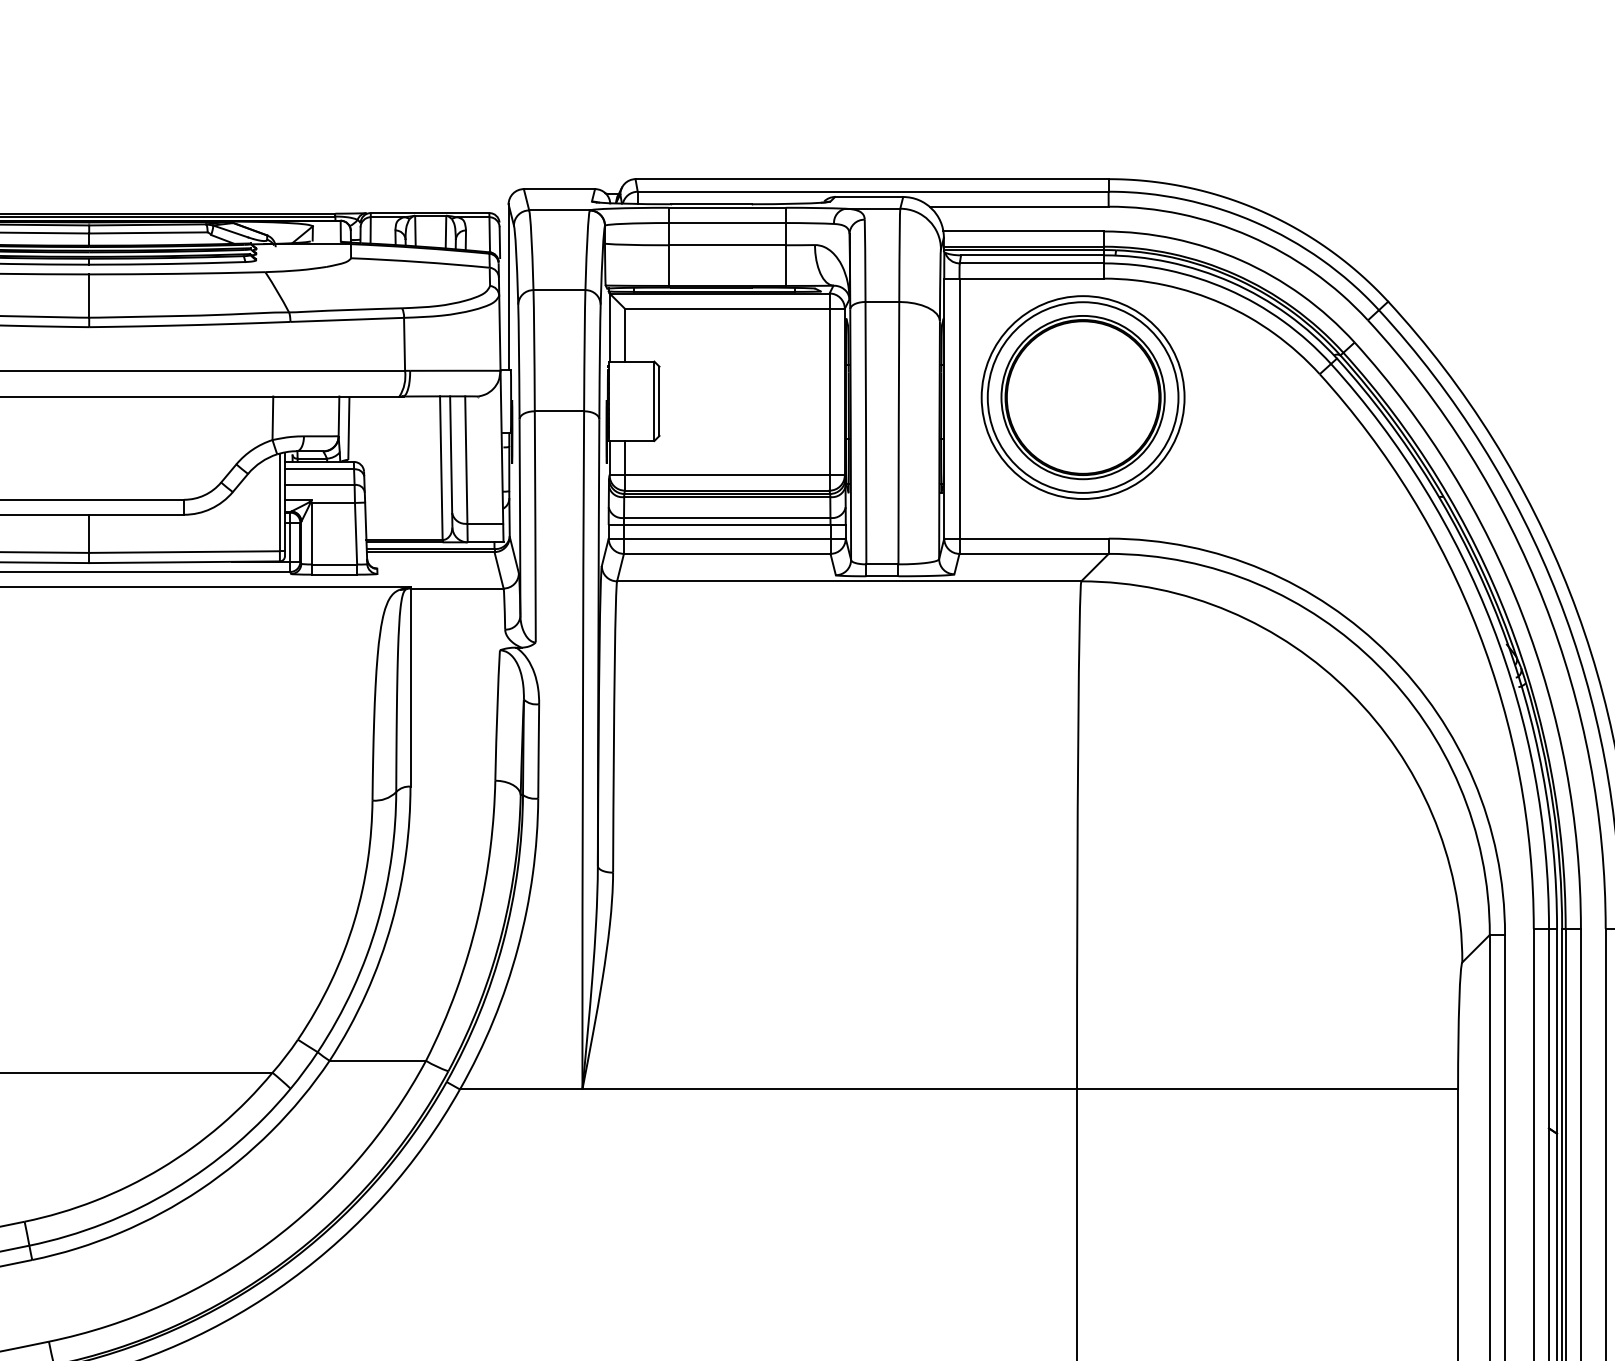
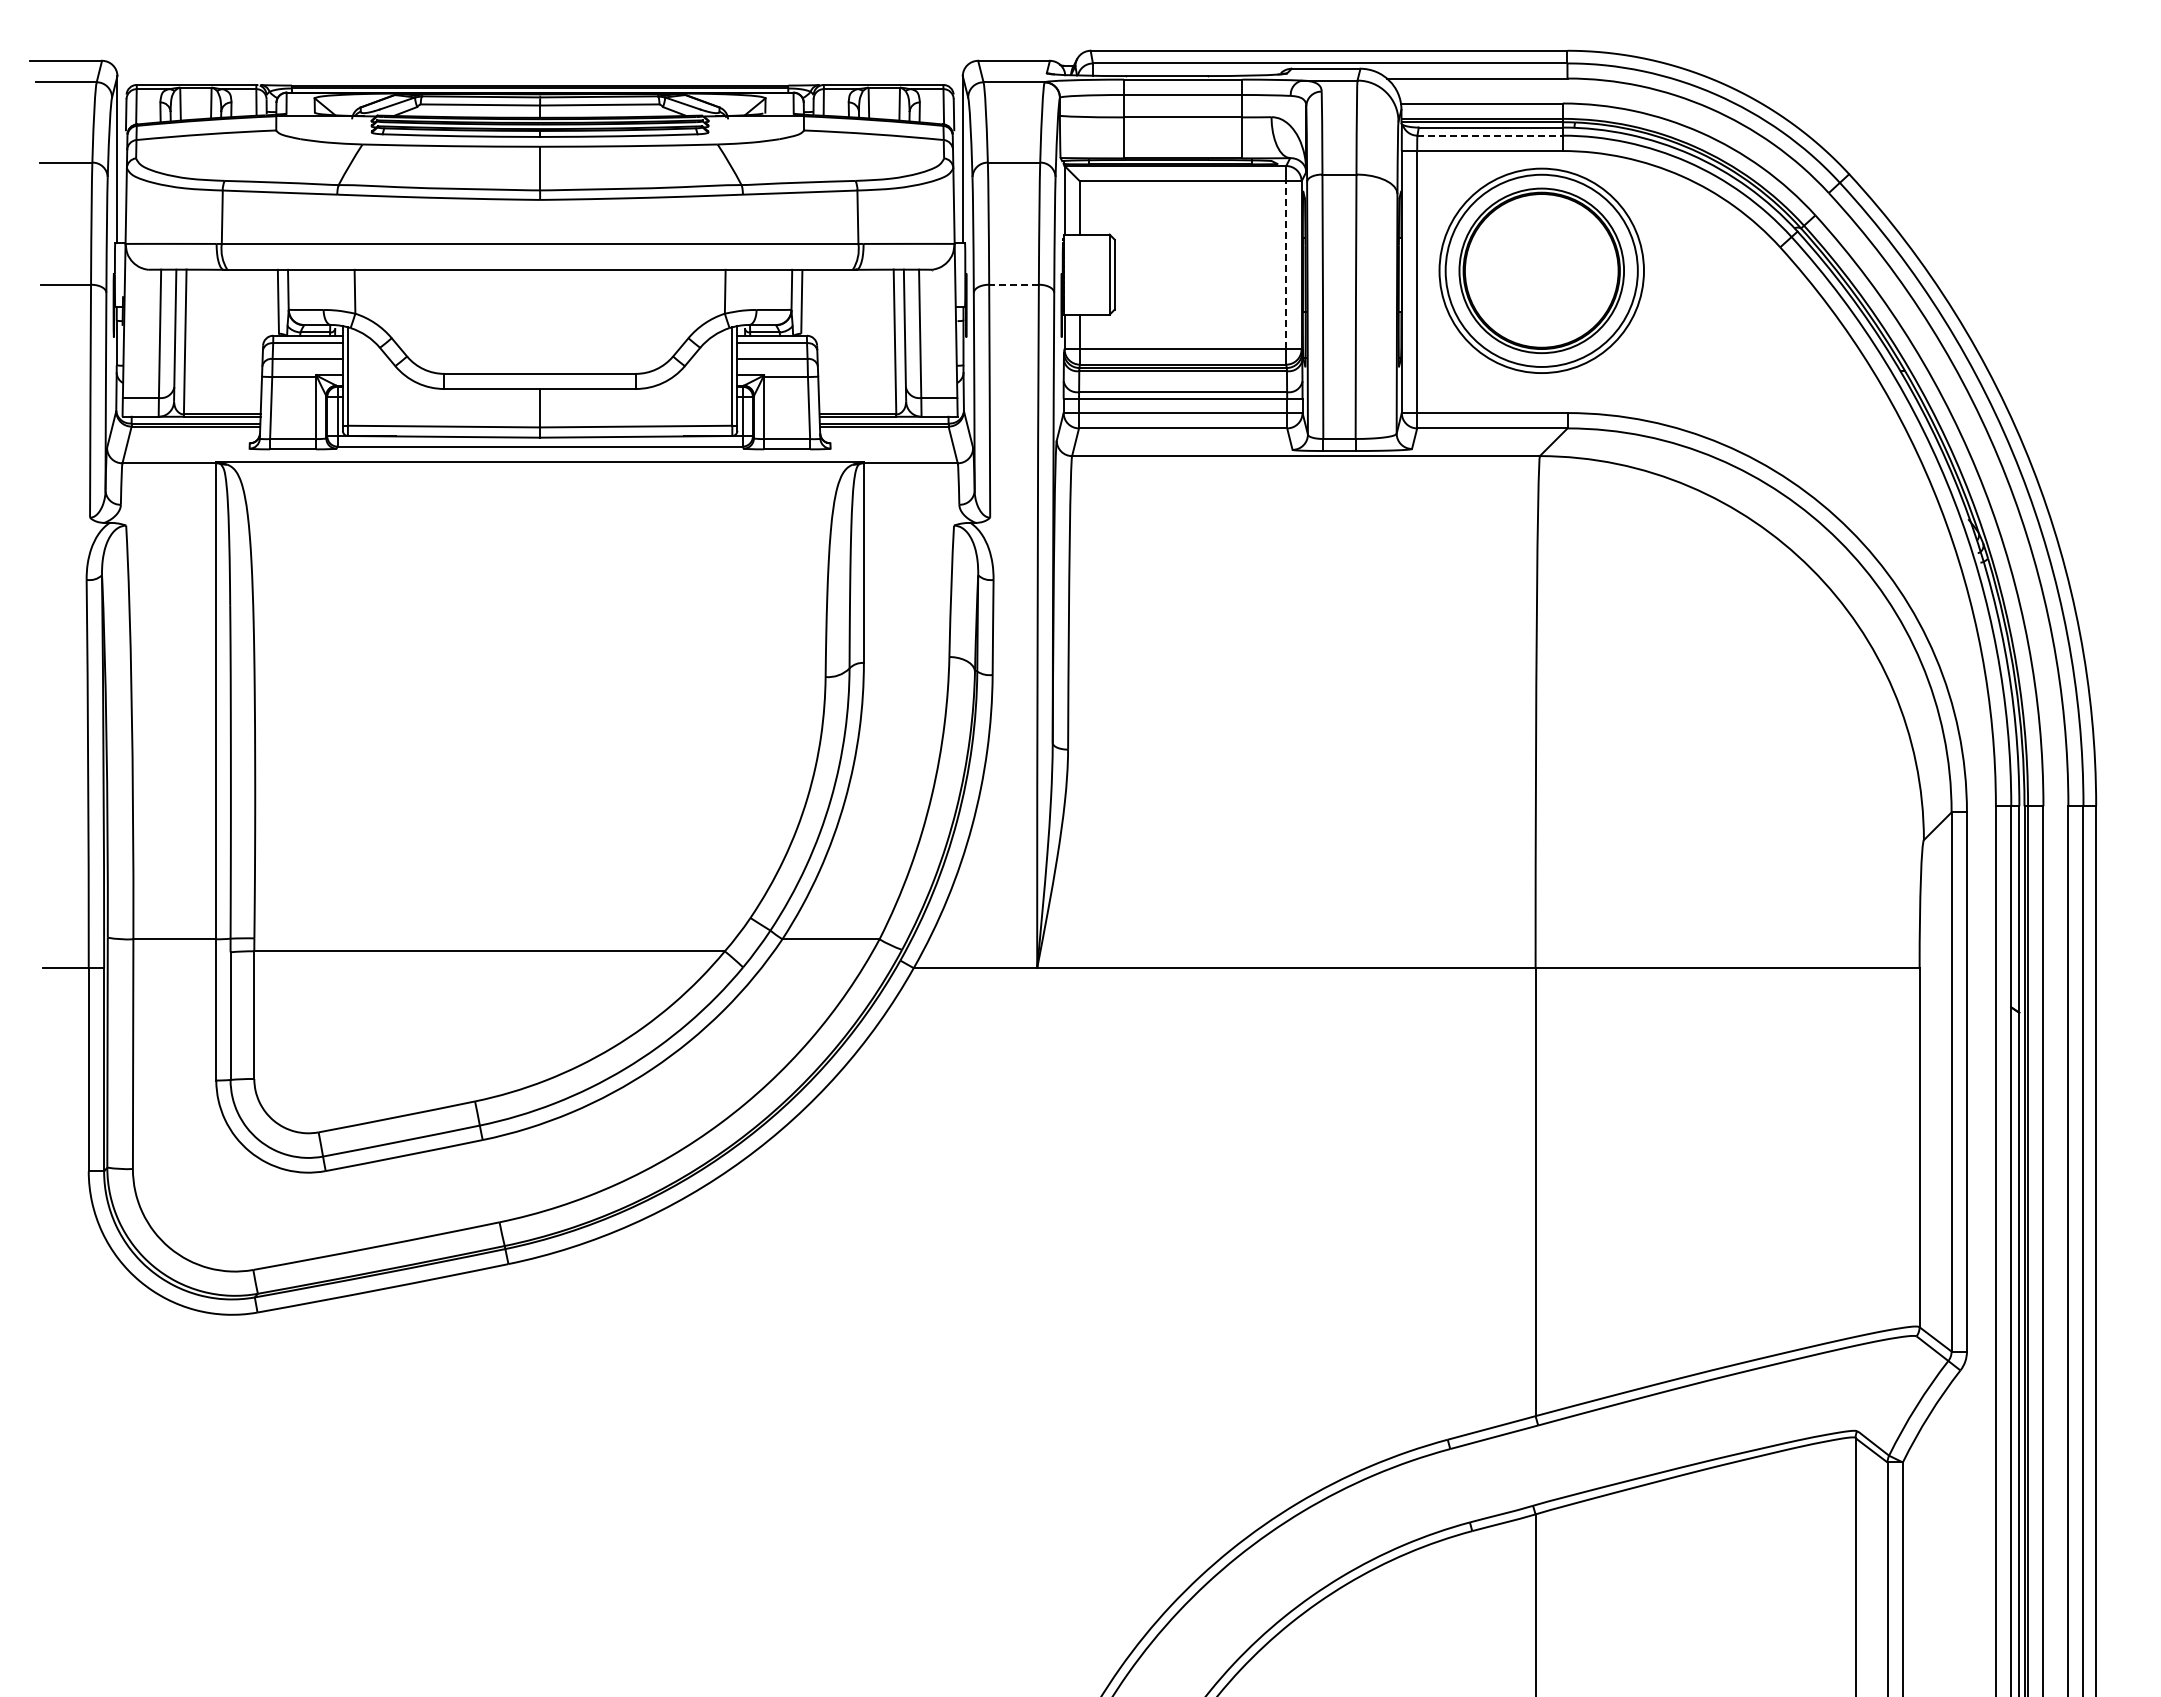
line: (1032, 263) -> (1490, 135), solid -> dashed
line: (829, 392) -> (1286, 265), solid -> dashed
line: (559, 411) -> (1014, 284), solid -> dashed

